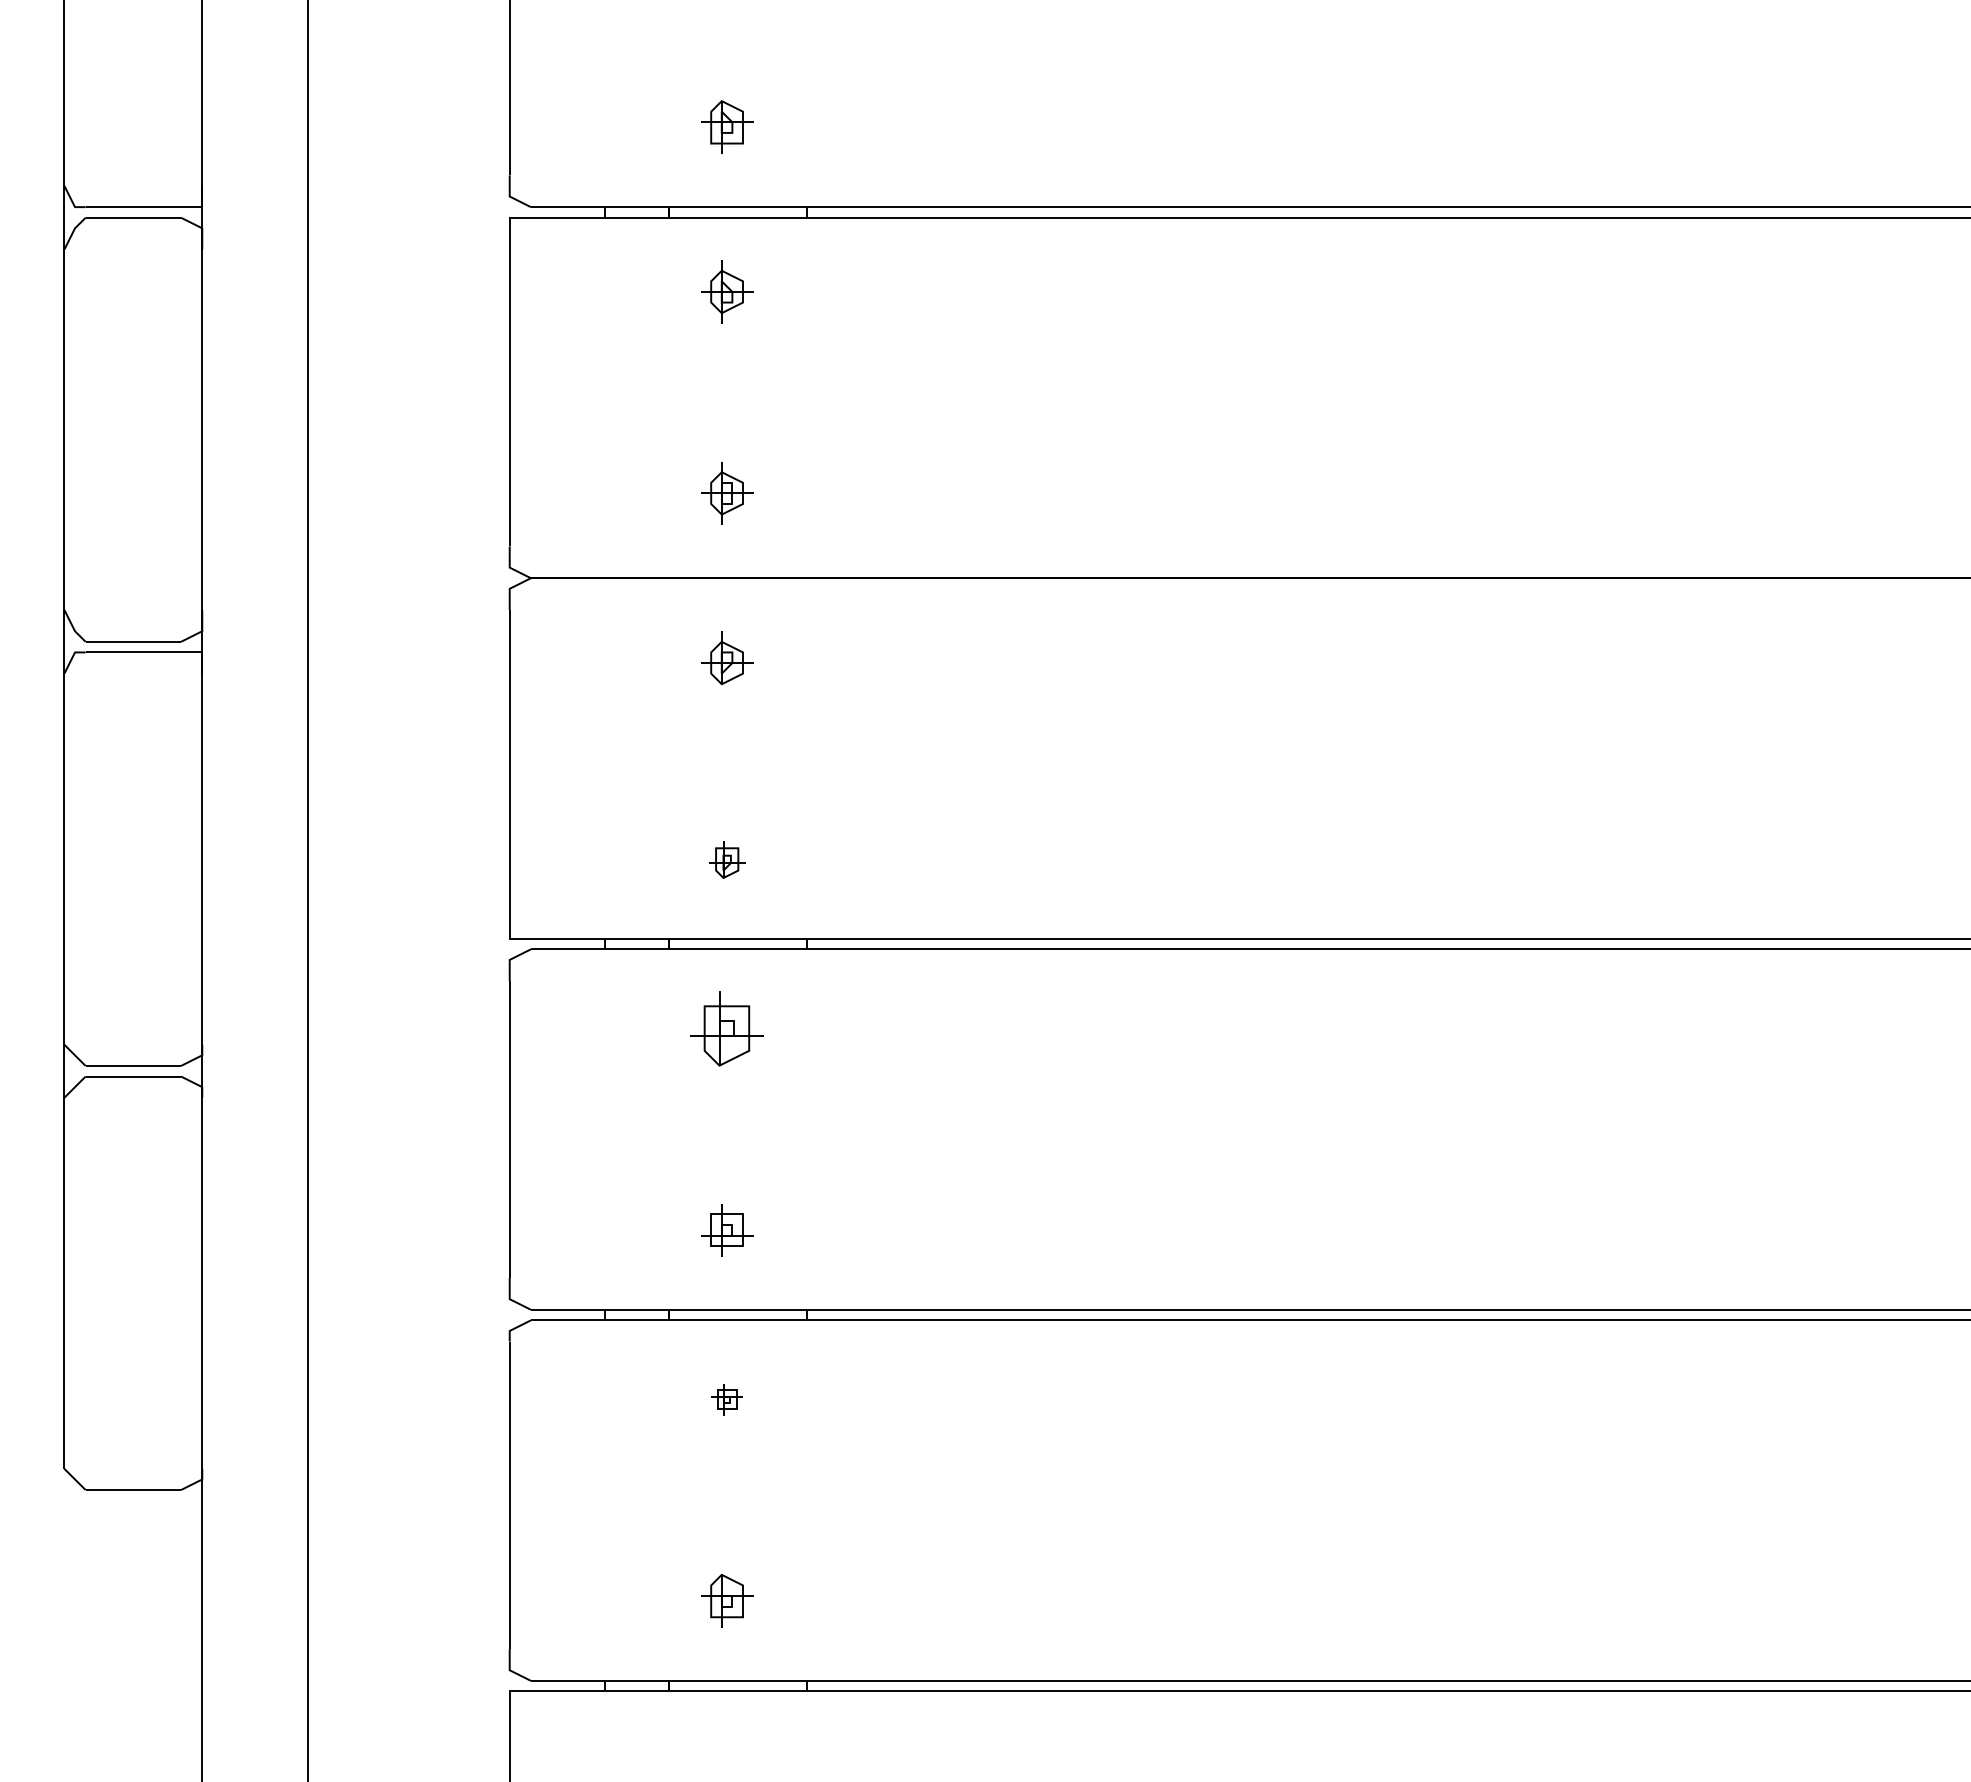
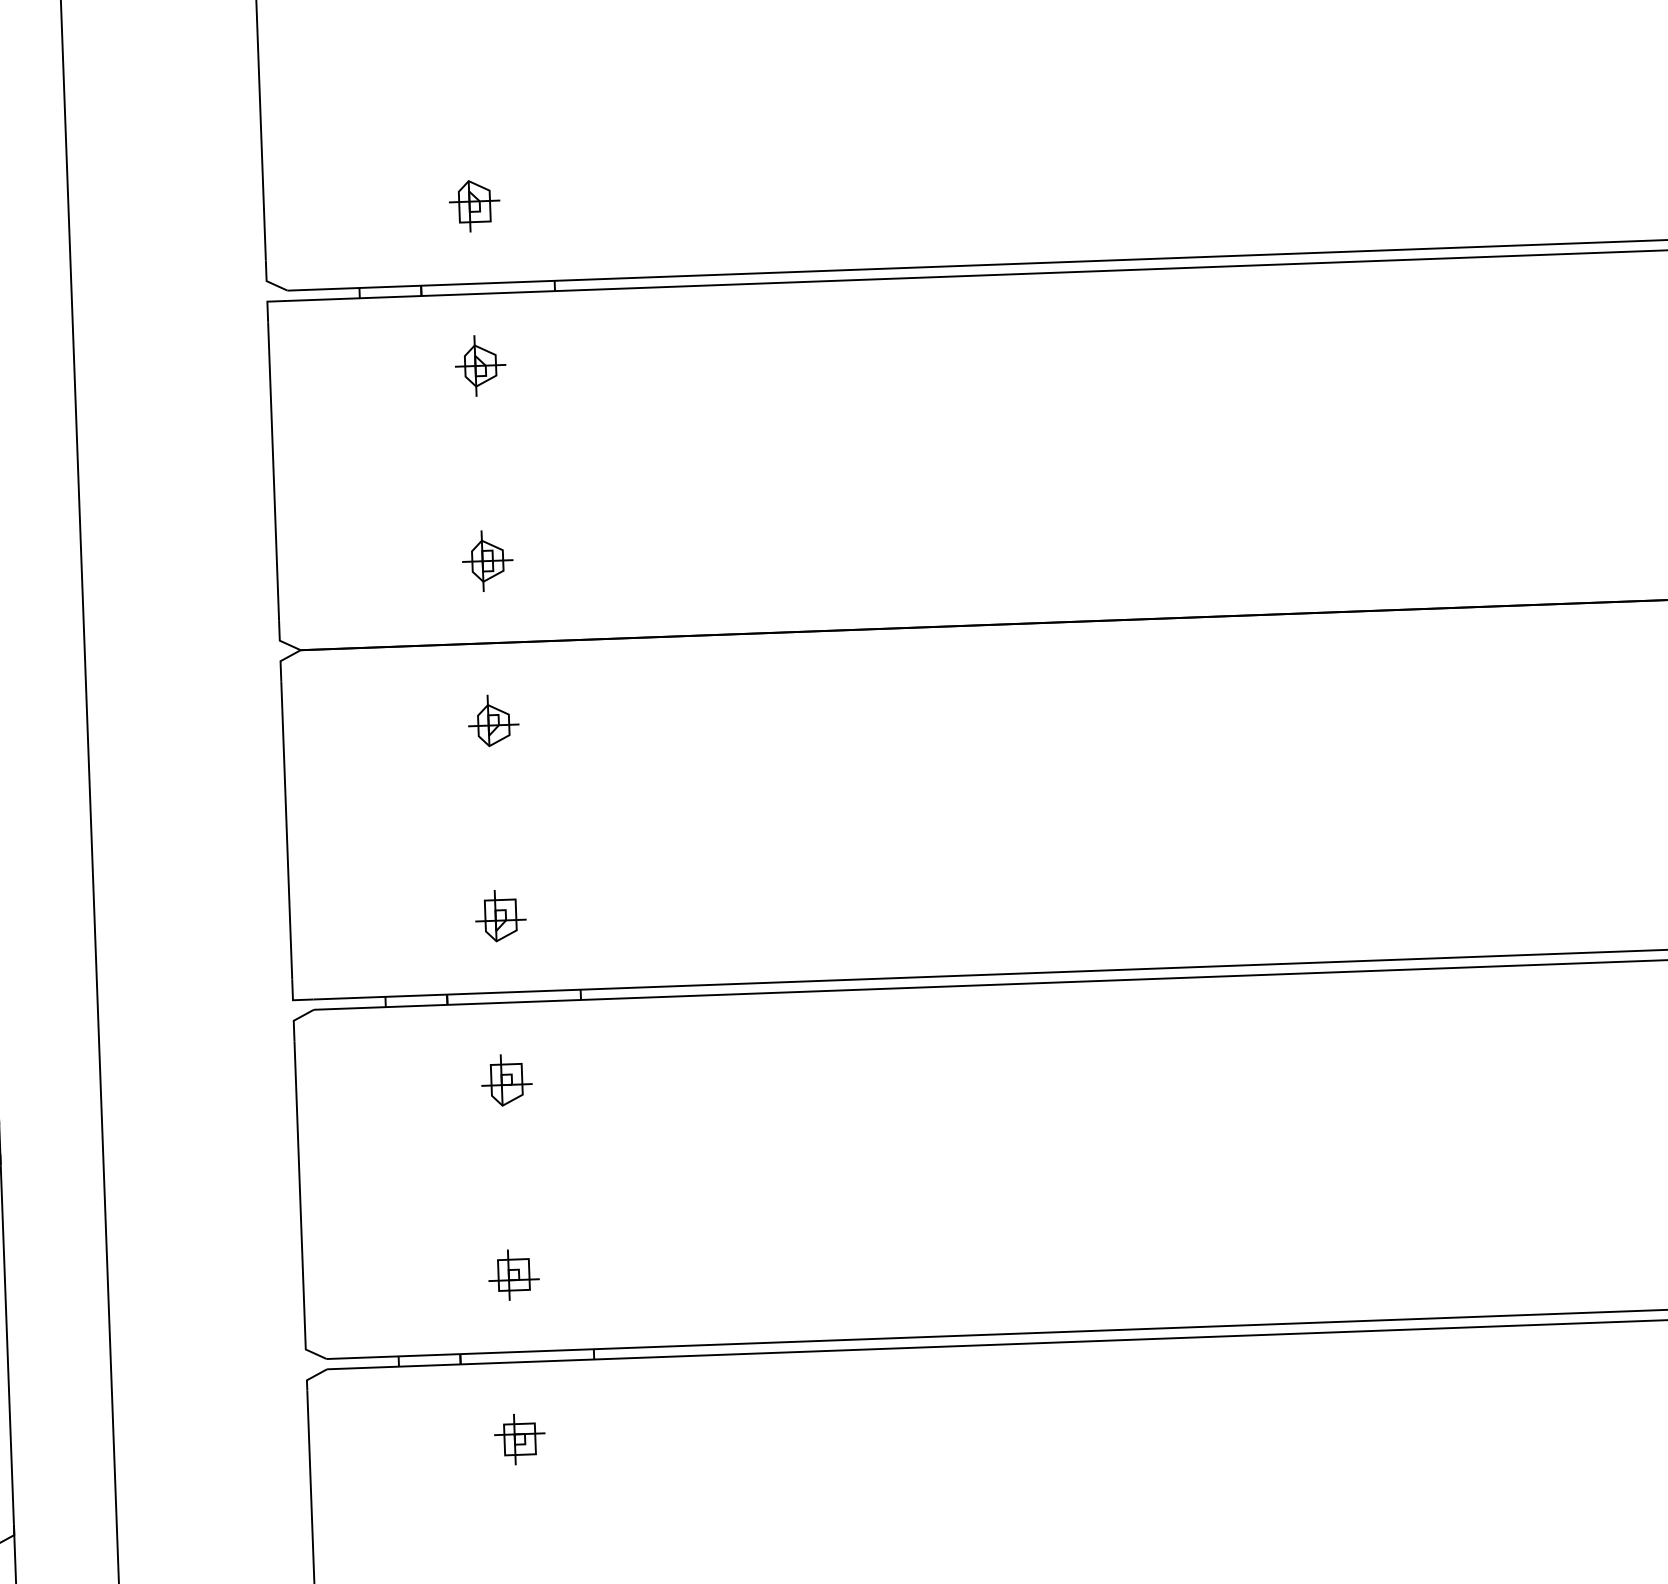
part: (727, 859) -> (501, 915), size x1.43
part: (727, 1029) -> (507, 1080), size x0.71
part: (727, 1399) -> (520, 1438), size x1.67

